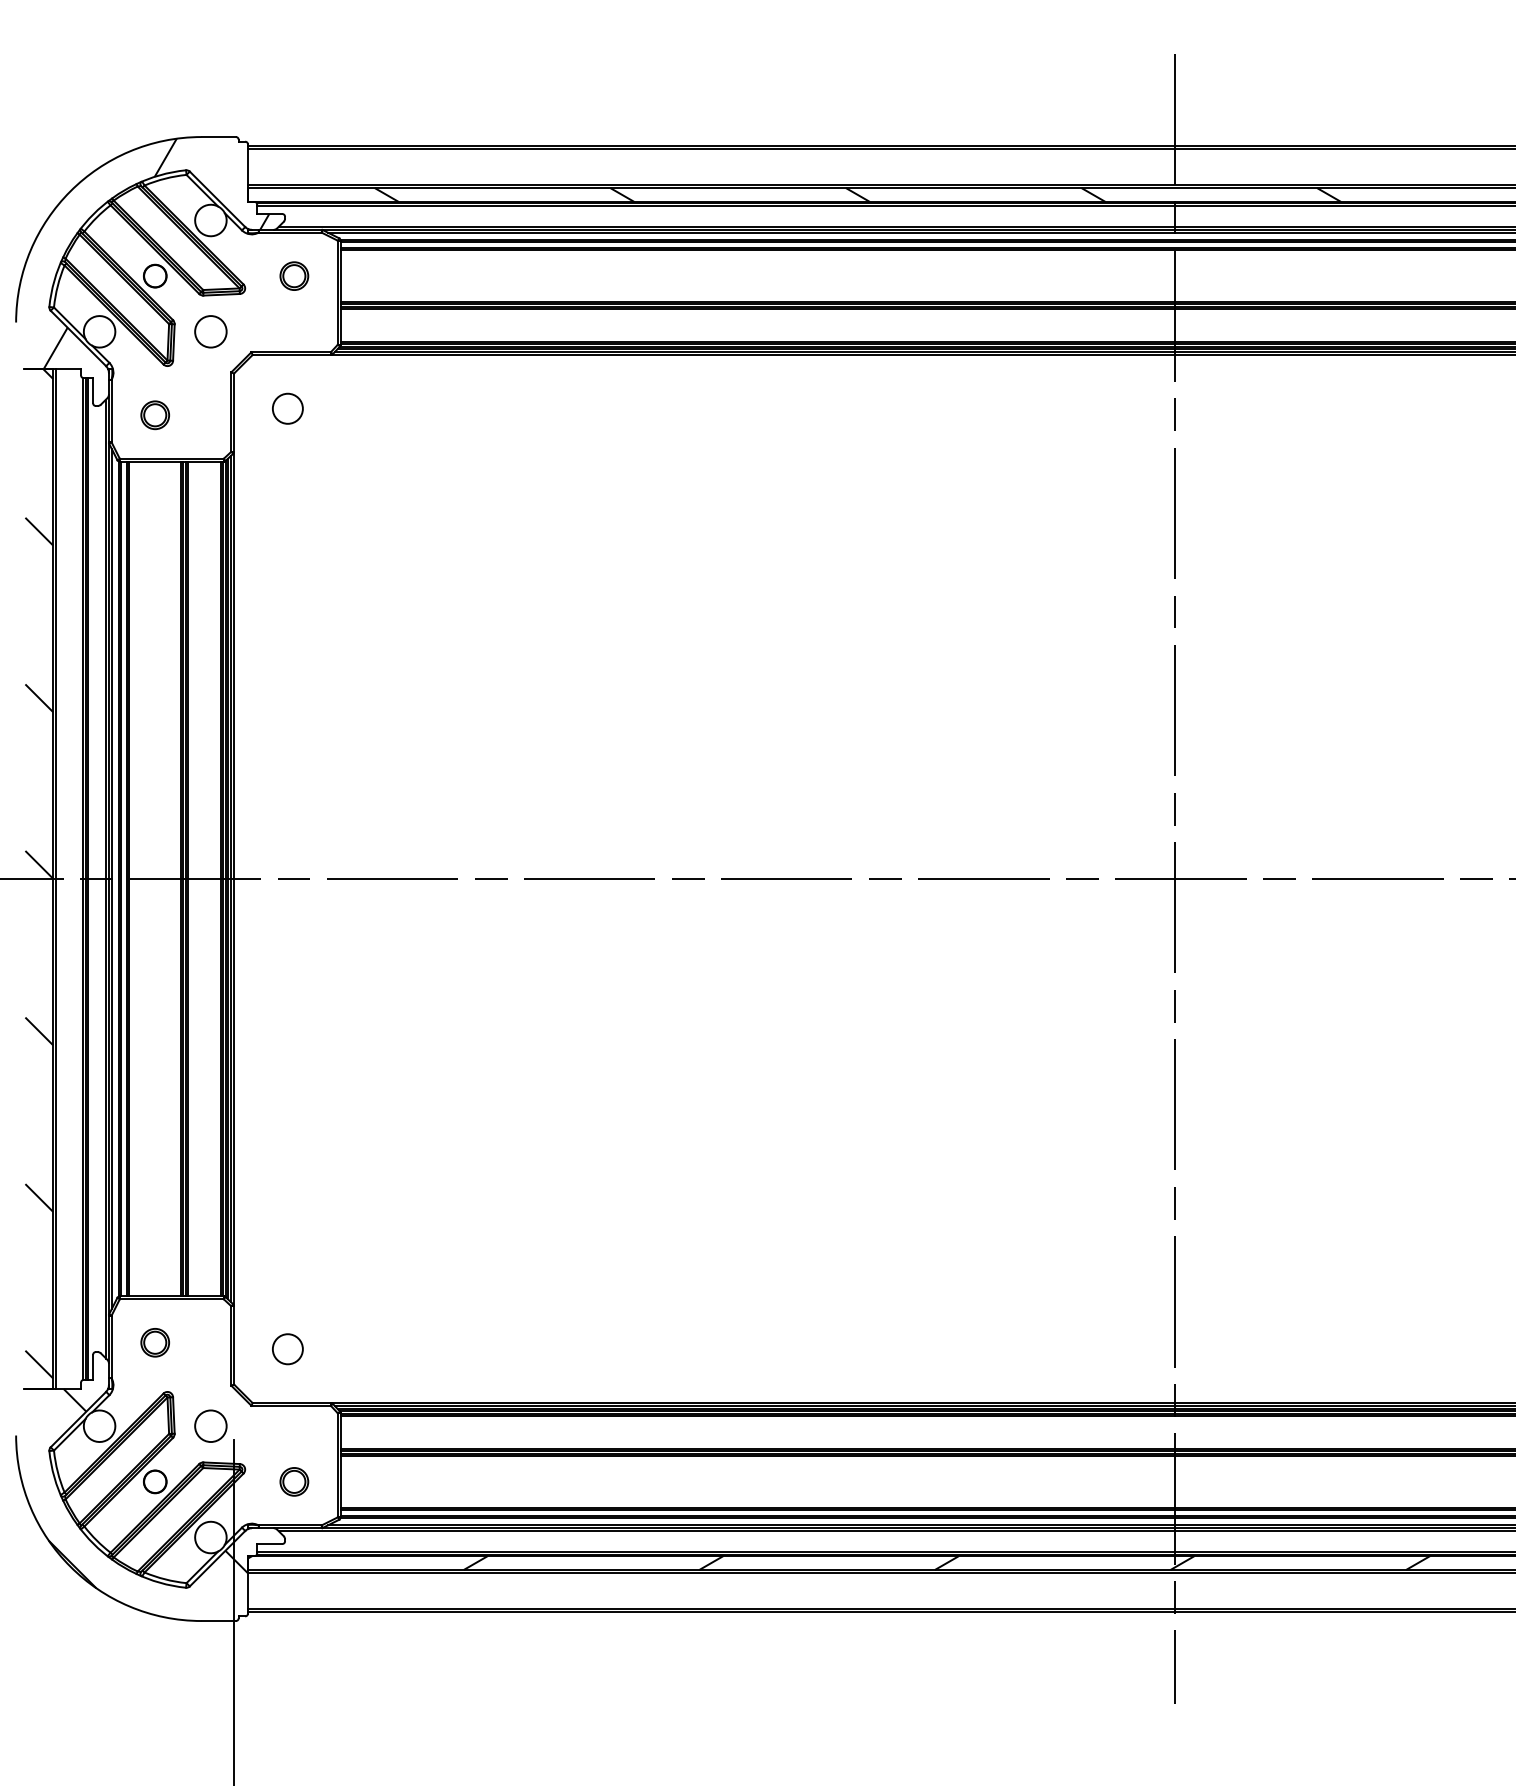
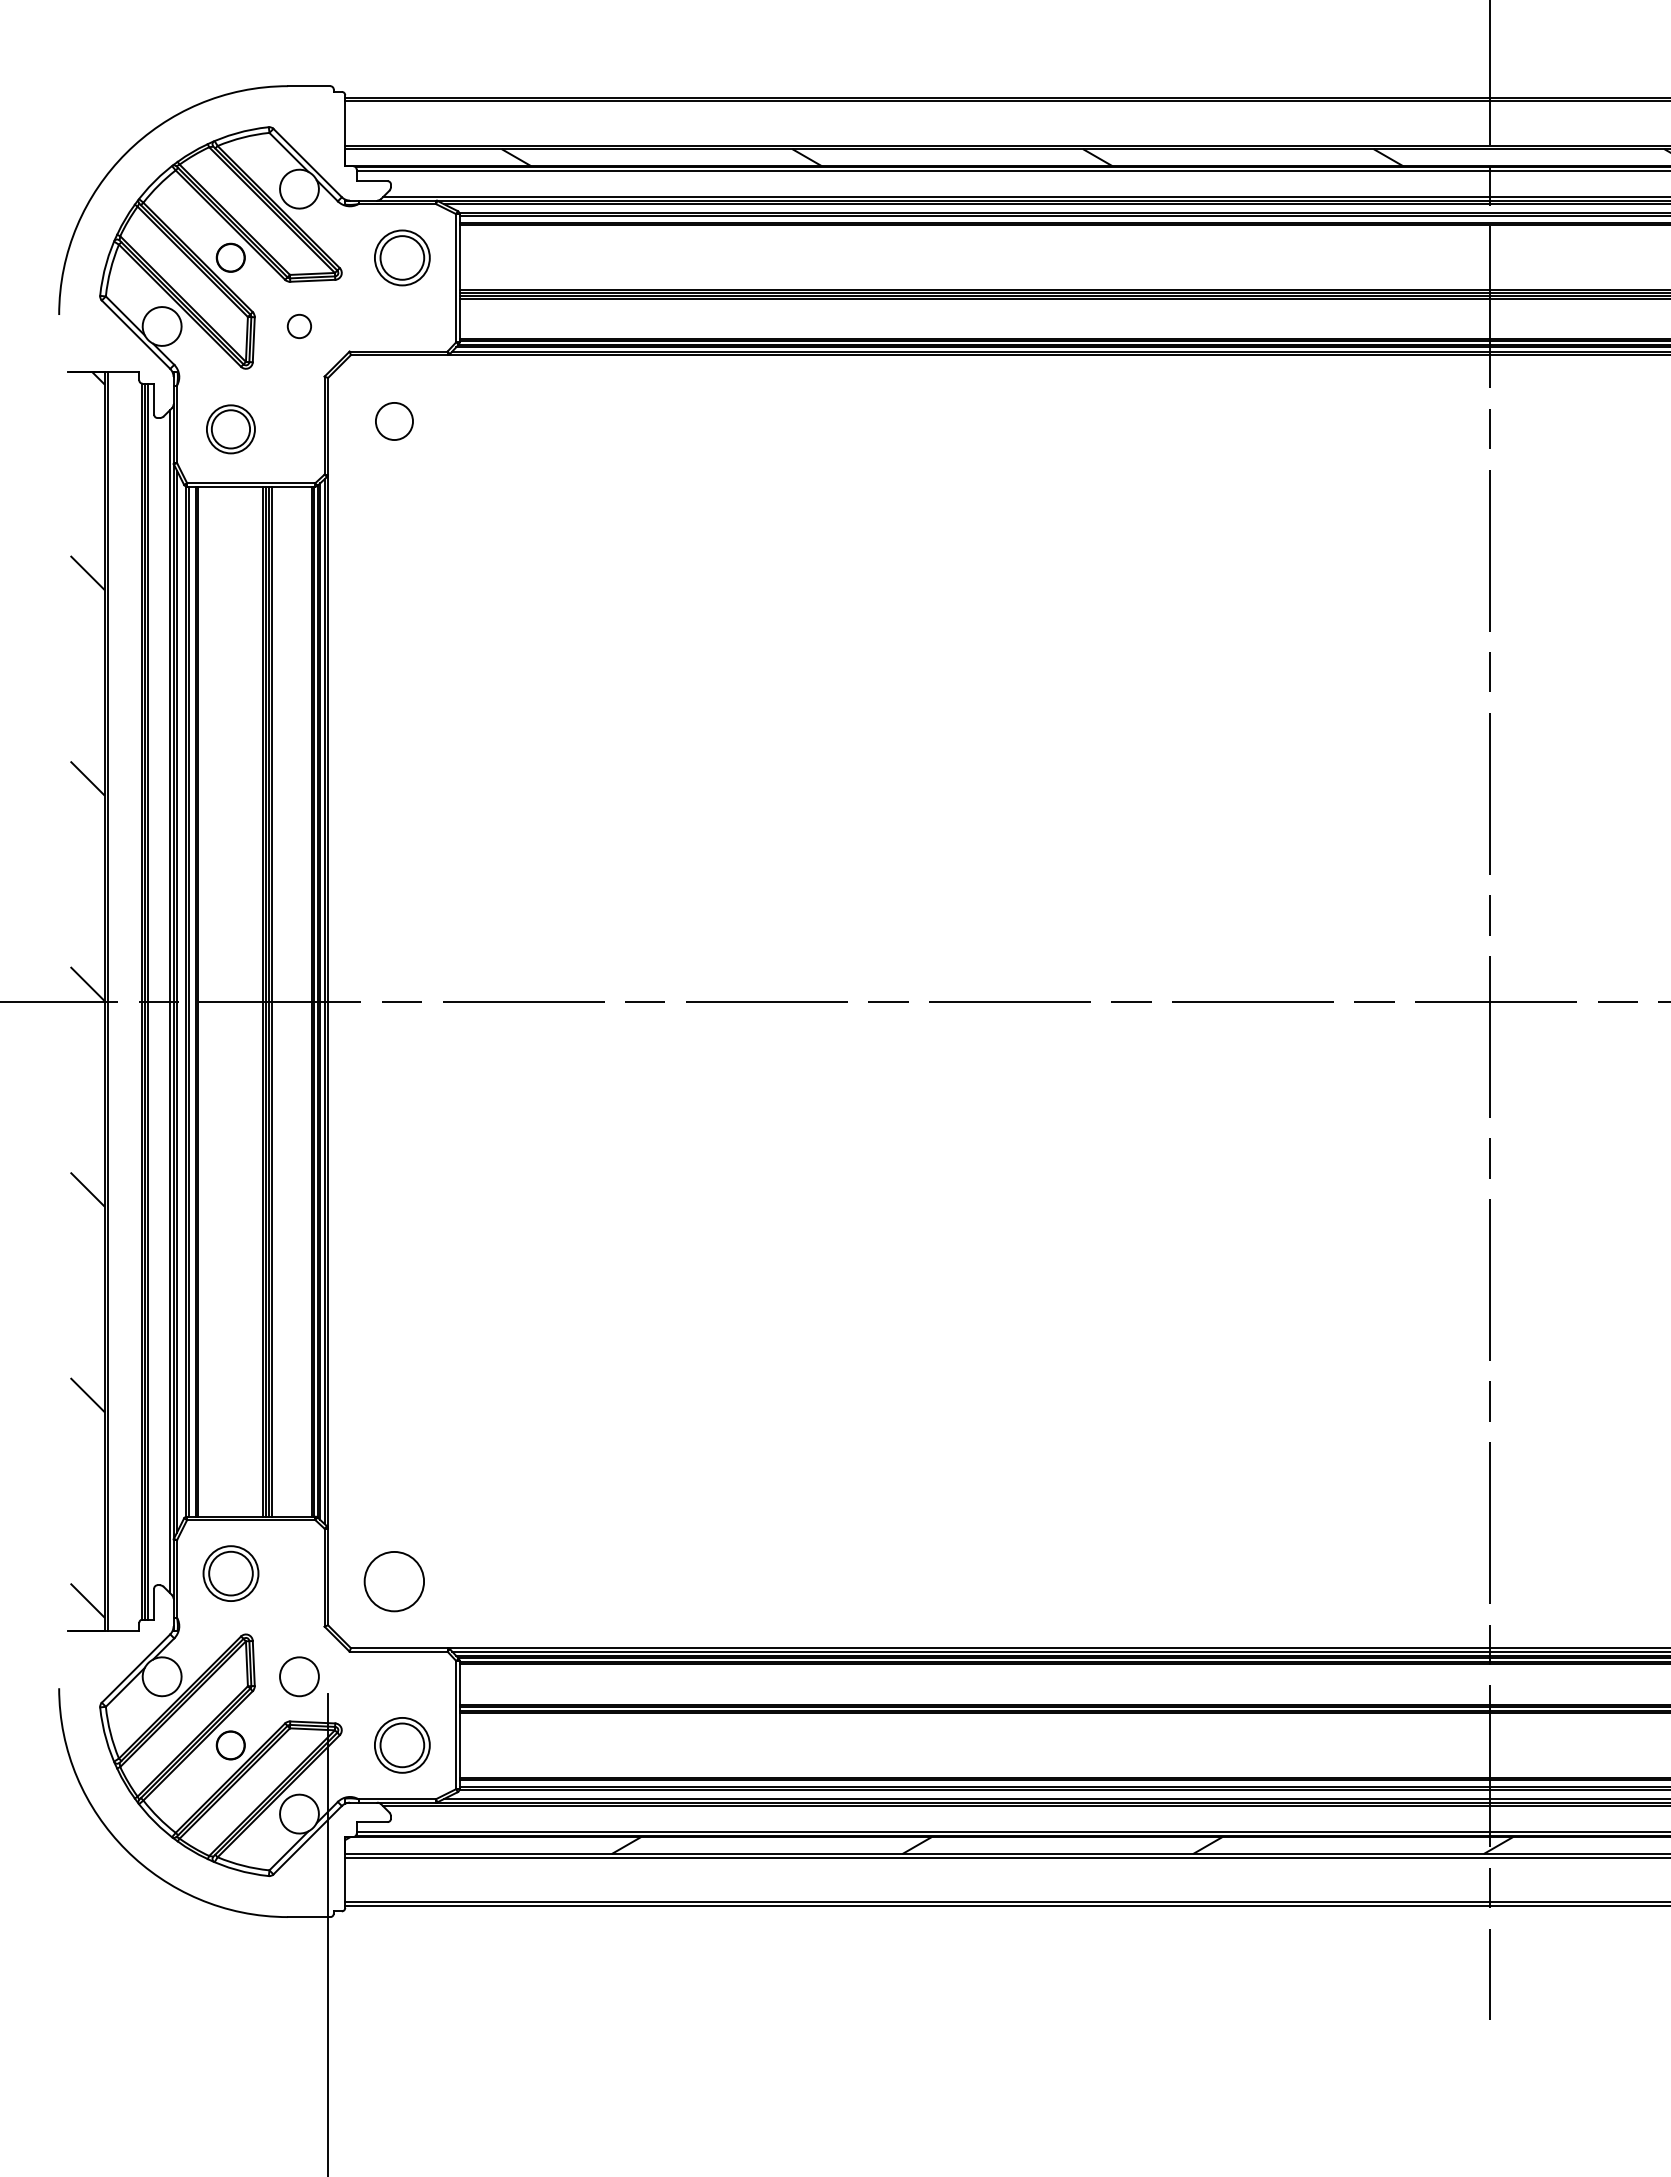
hatch: (156, 253) -> (232, 229), removed
part: (294, 275) -> (402, 257), size x1.6
circle: (210, 331) -> (298, 326), size x0.6
part: (154, 415) -> (229, 429), size x1.4
part: (154, 1342) -> (229, 1573), size x1.6
circle: (287, 1349) -> (393, 1582), size x1.6
part: (294, 1481) -> (402, 1744), size x1.6
hatch: (148, 1488) -> (222, 1753), removed

